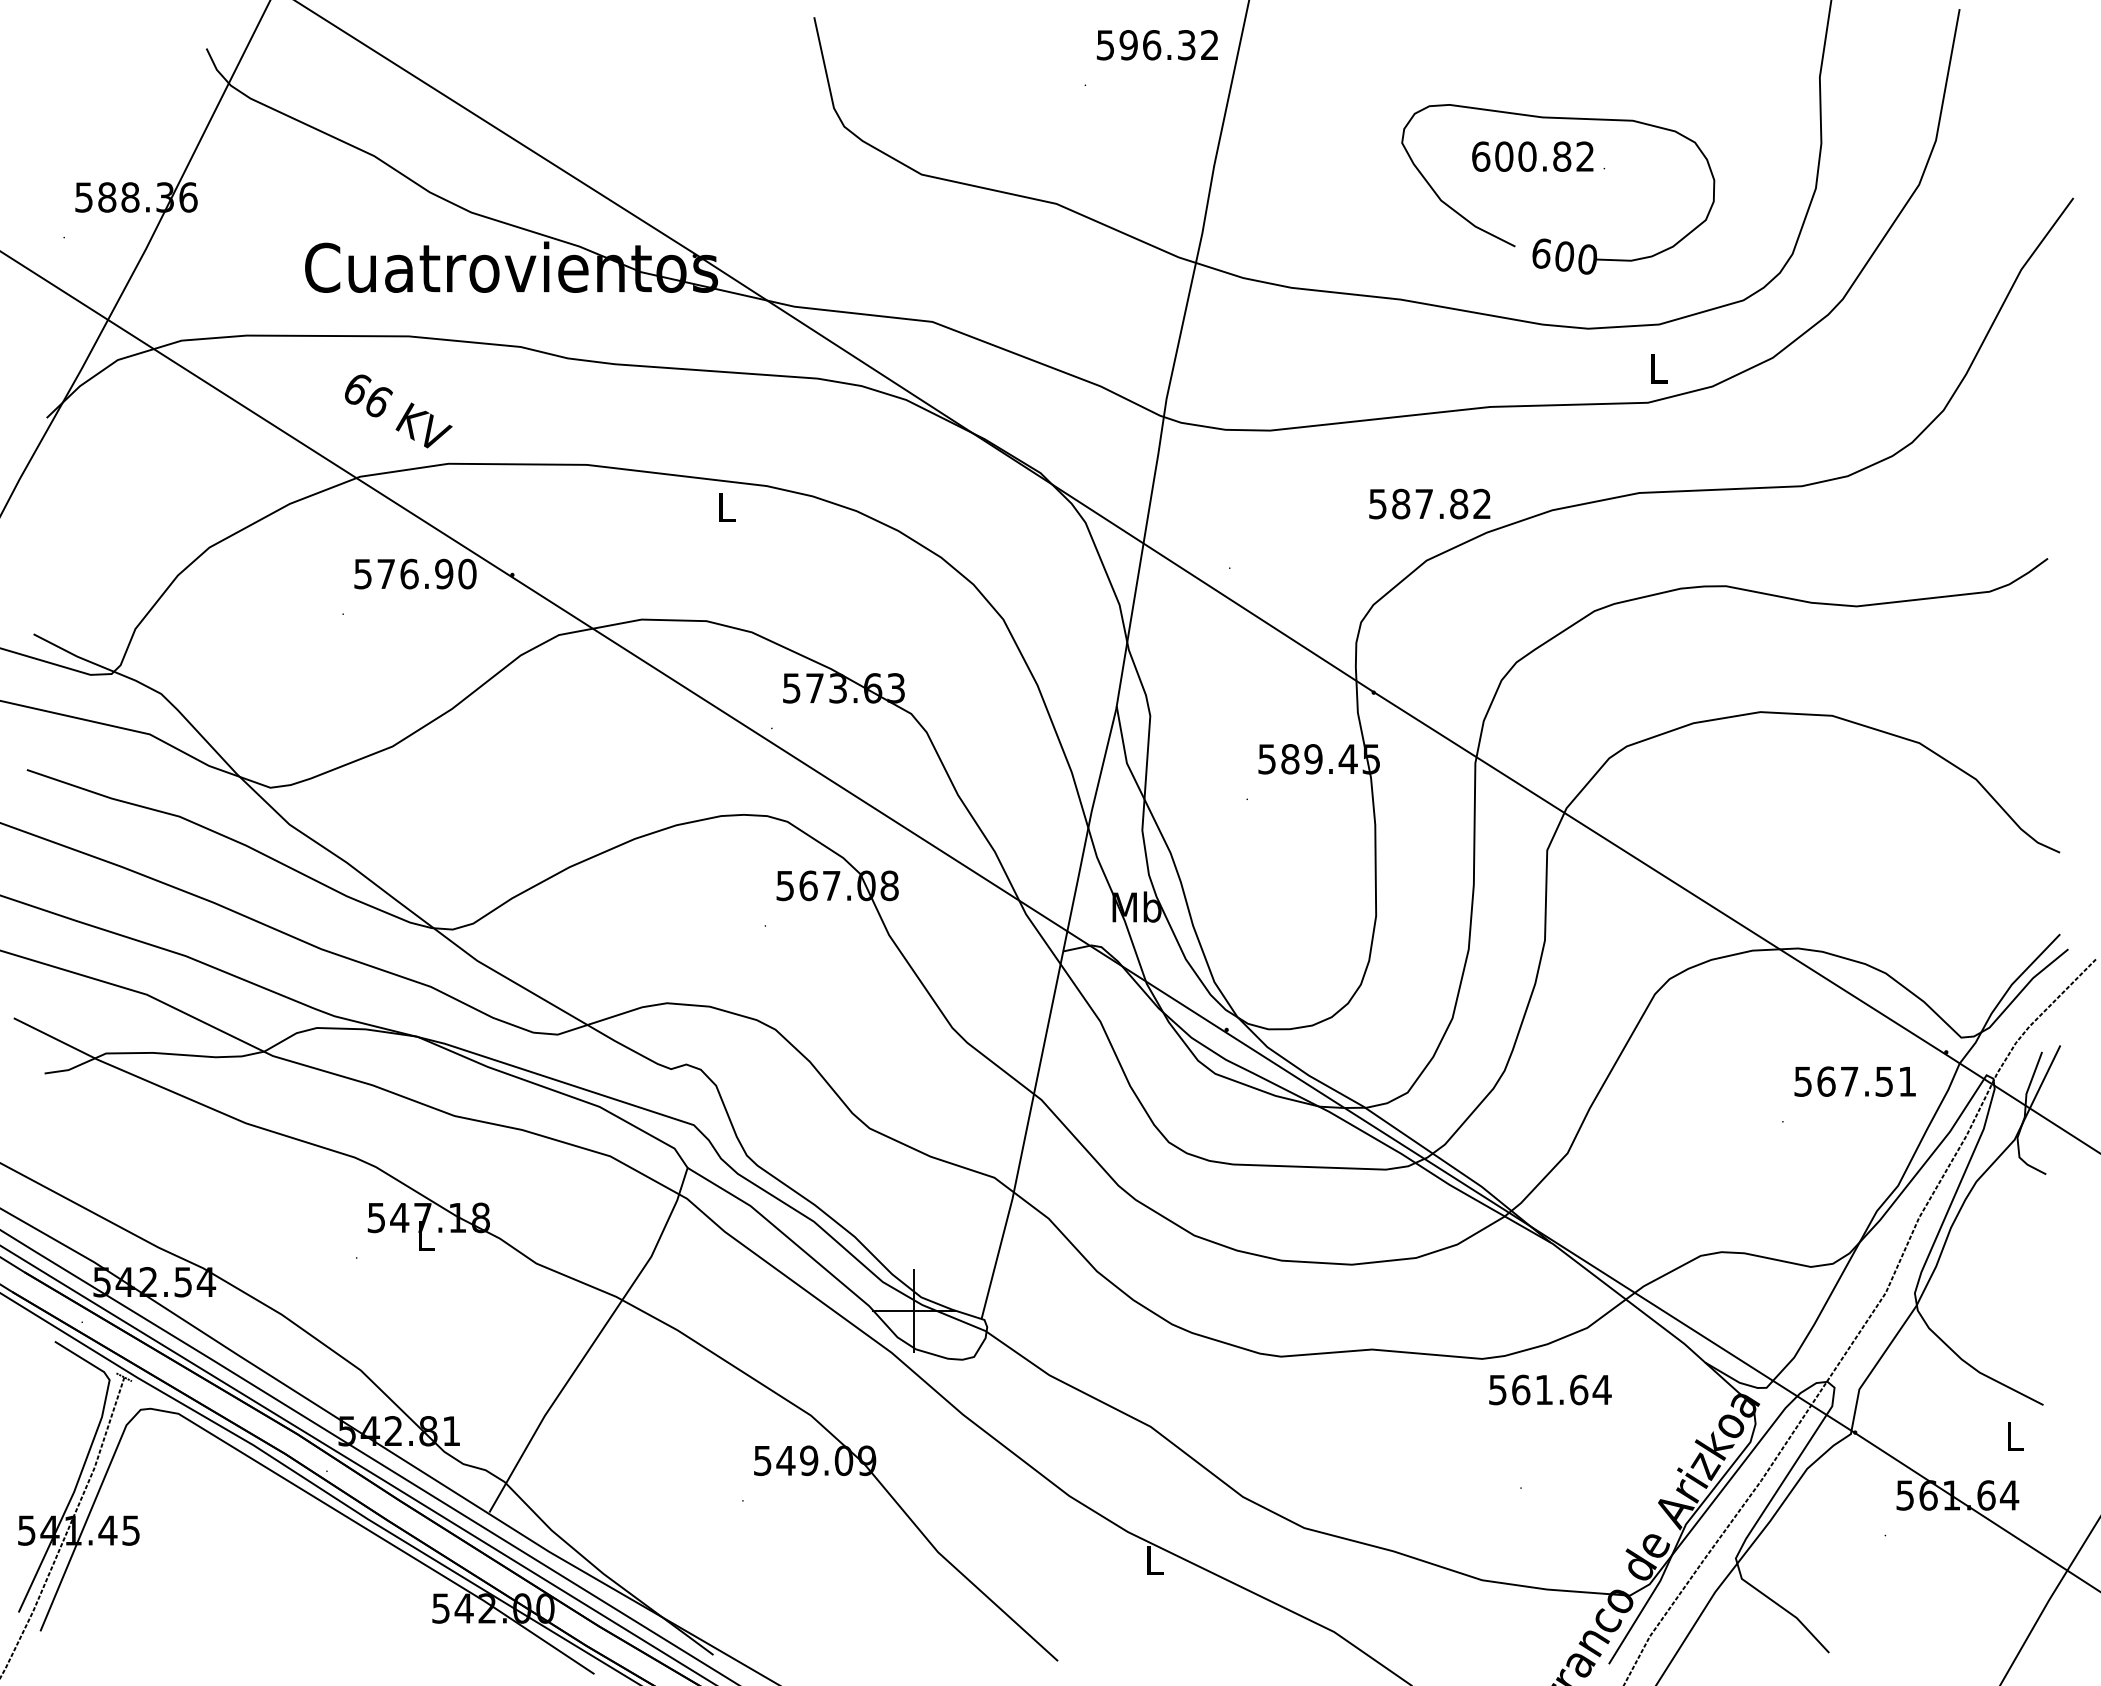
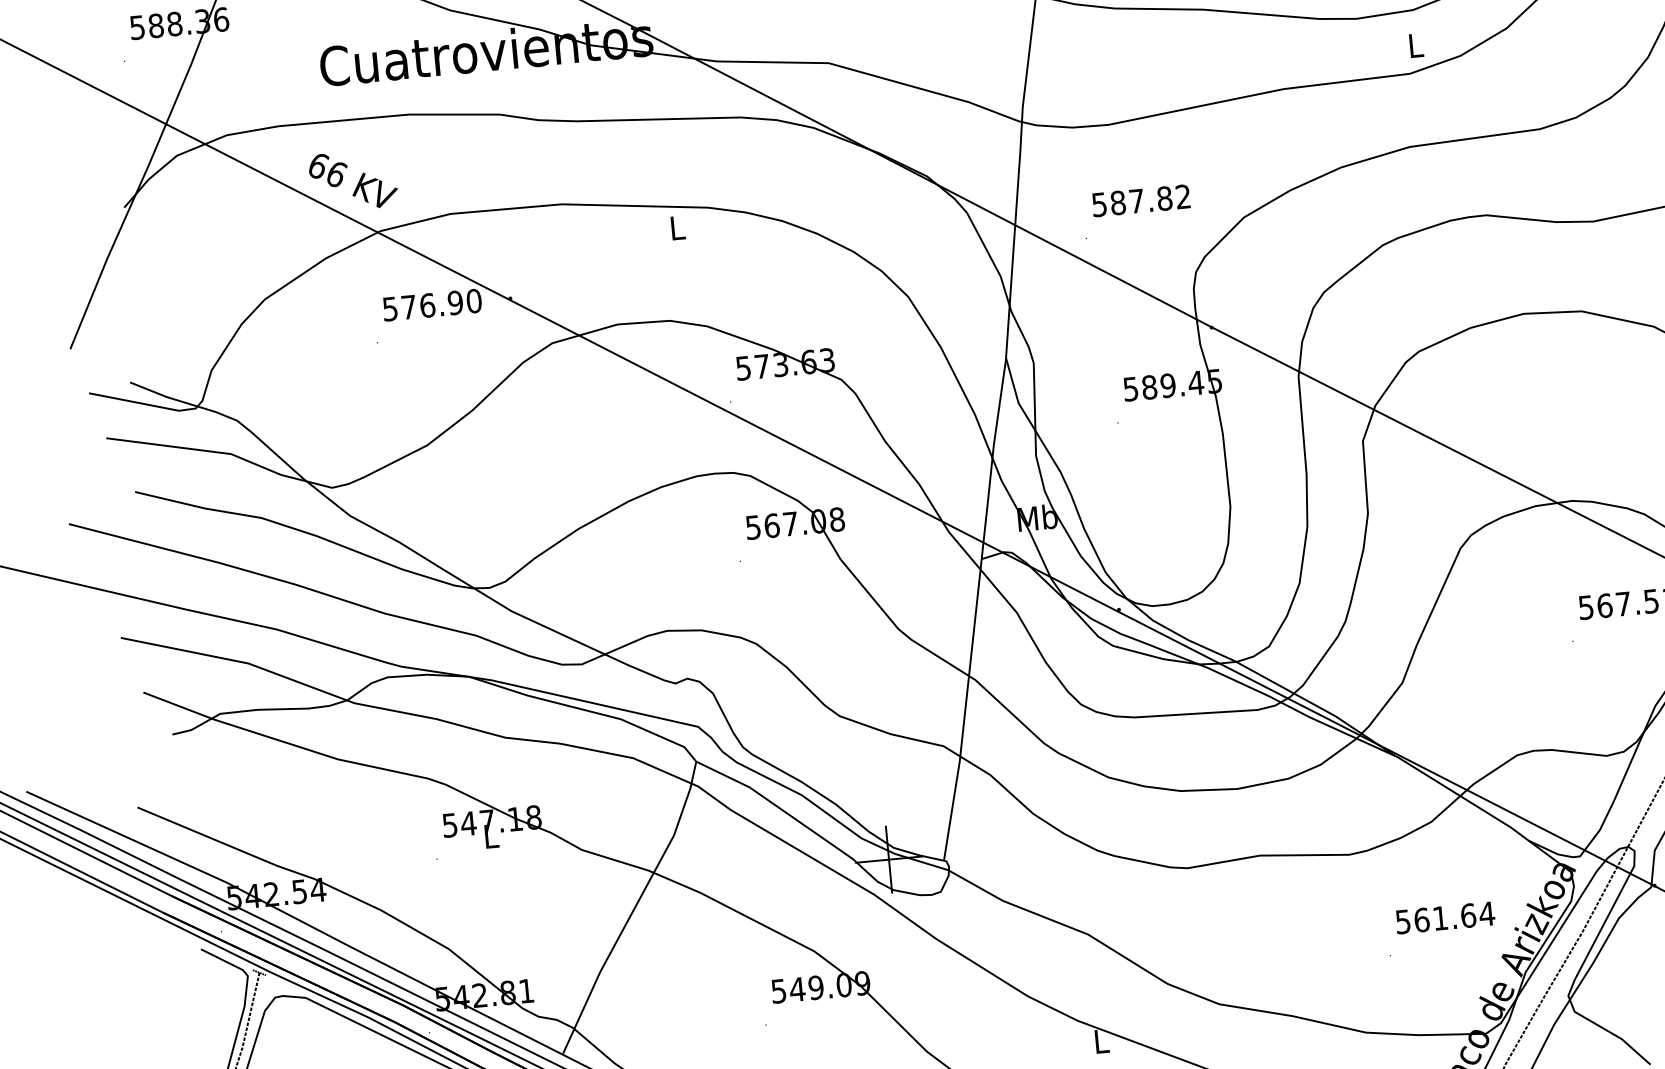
text: (398, 411) -> (353, 180), moved
text: (1429, 503) -> (1140, 200), moved
text: (1550, 1389) -> (1445, 917), moved

